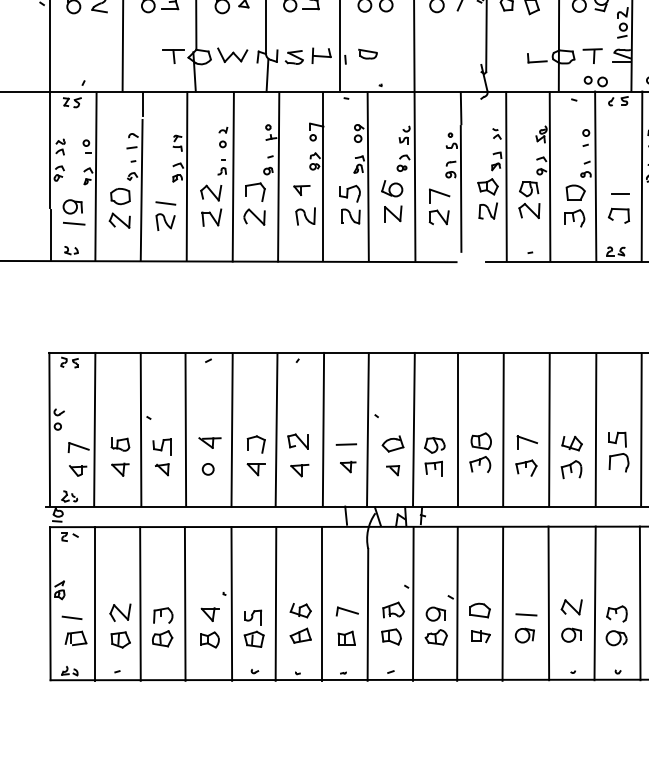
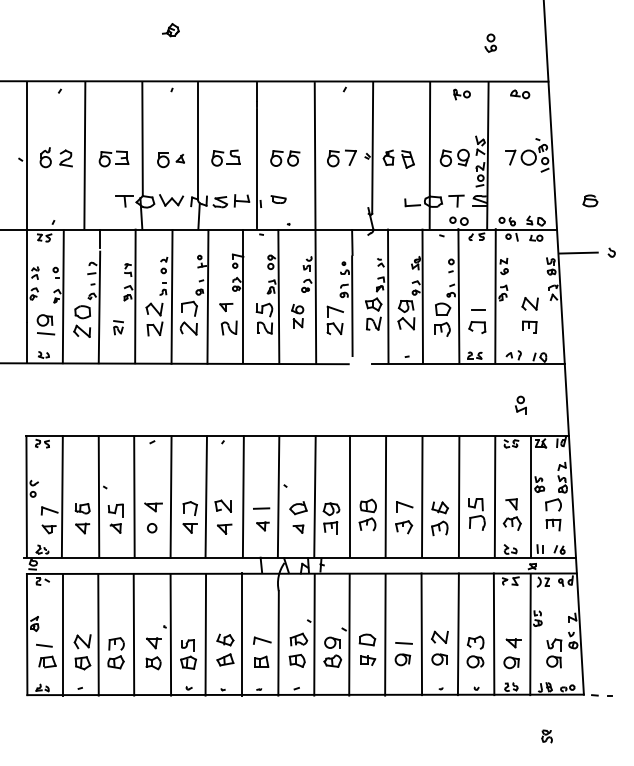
part: (391, 201) -> (297, 316), size x0.7
part: (165, 215) -> (118, 327), size x0.6

